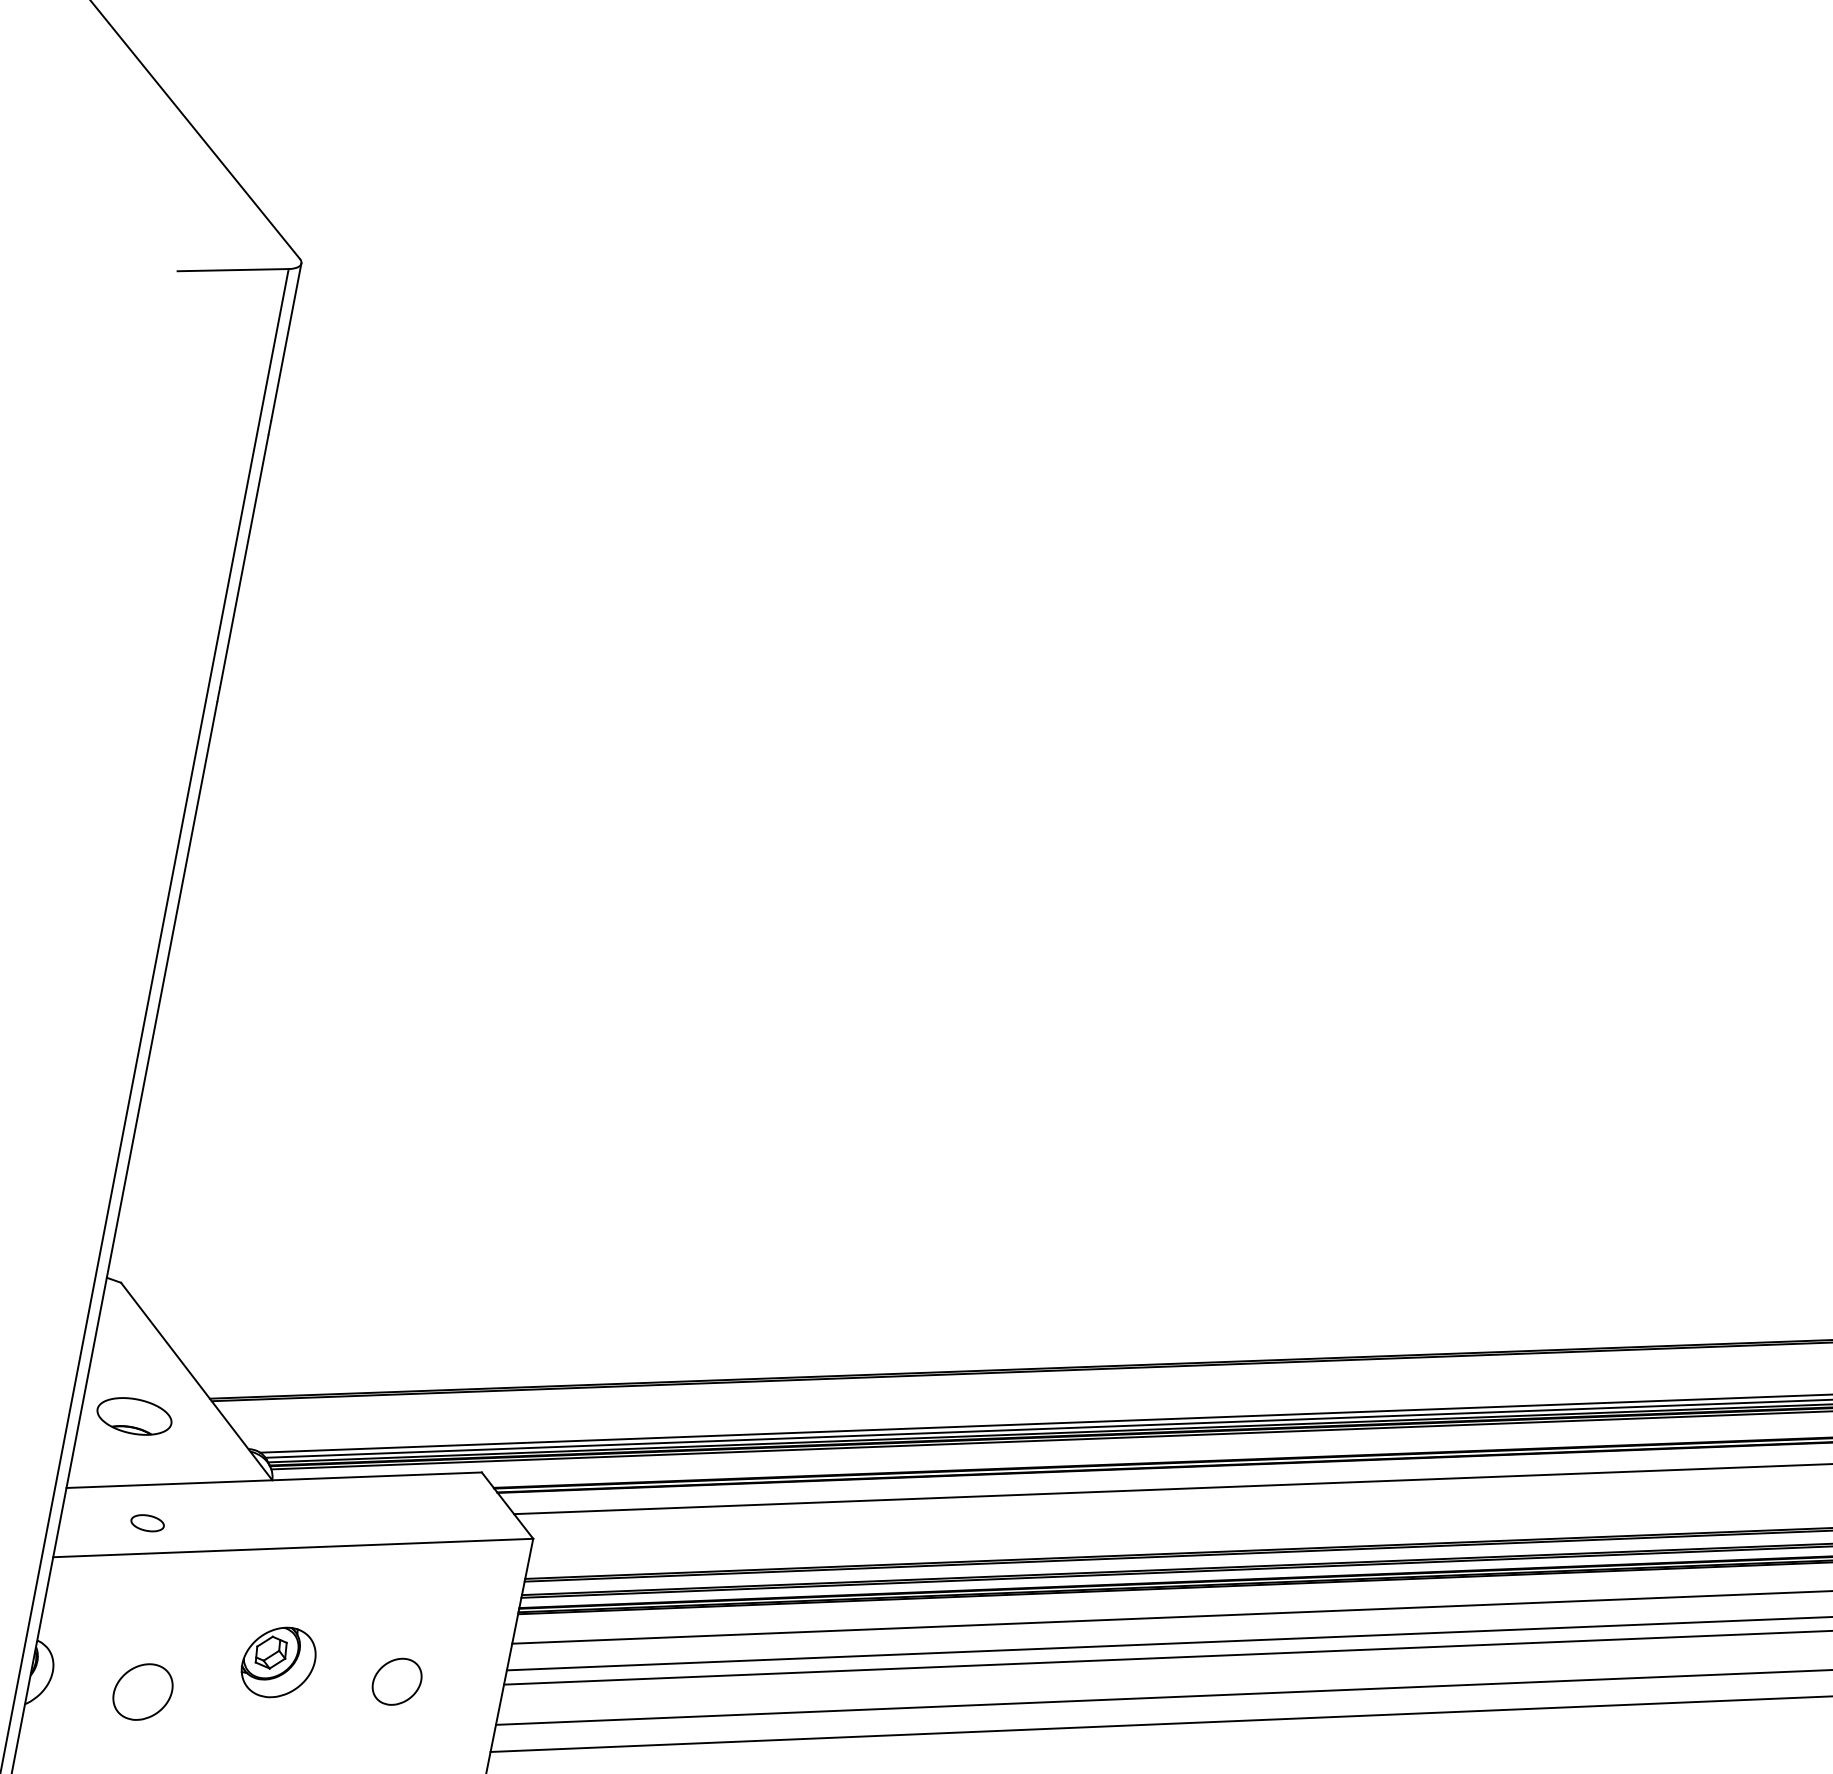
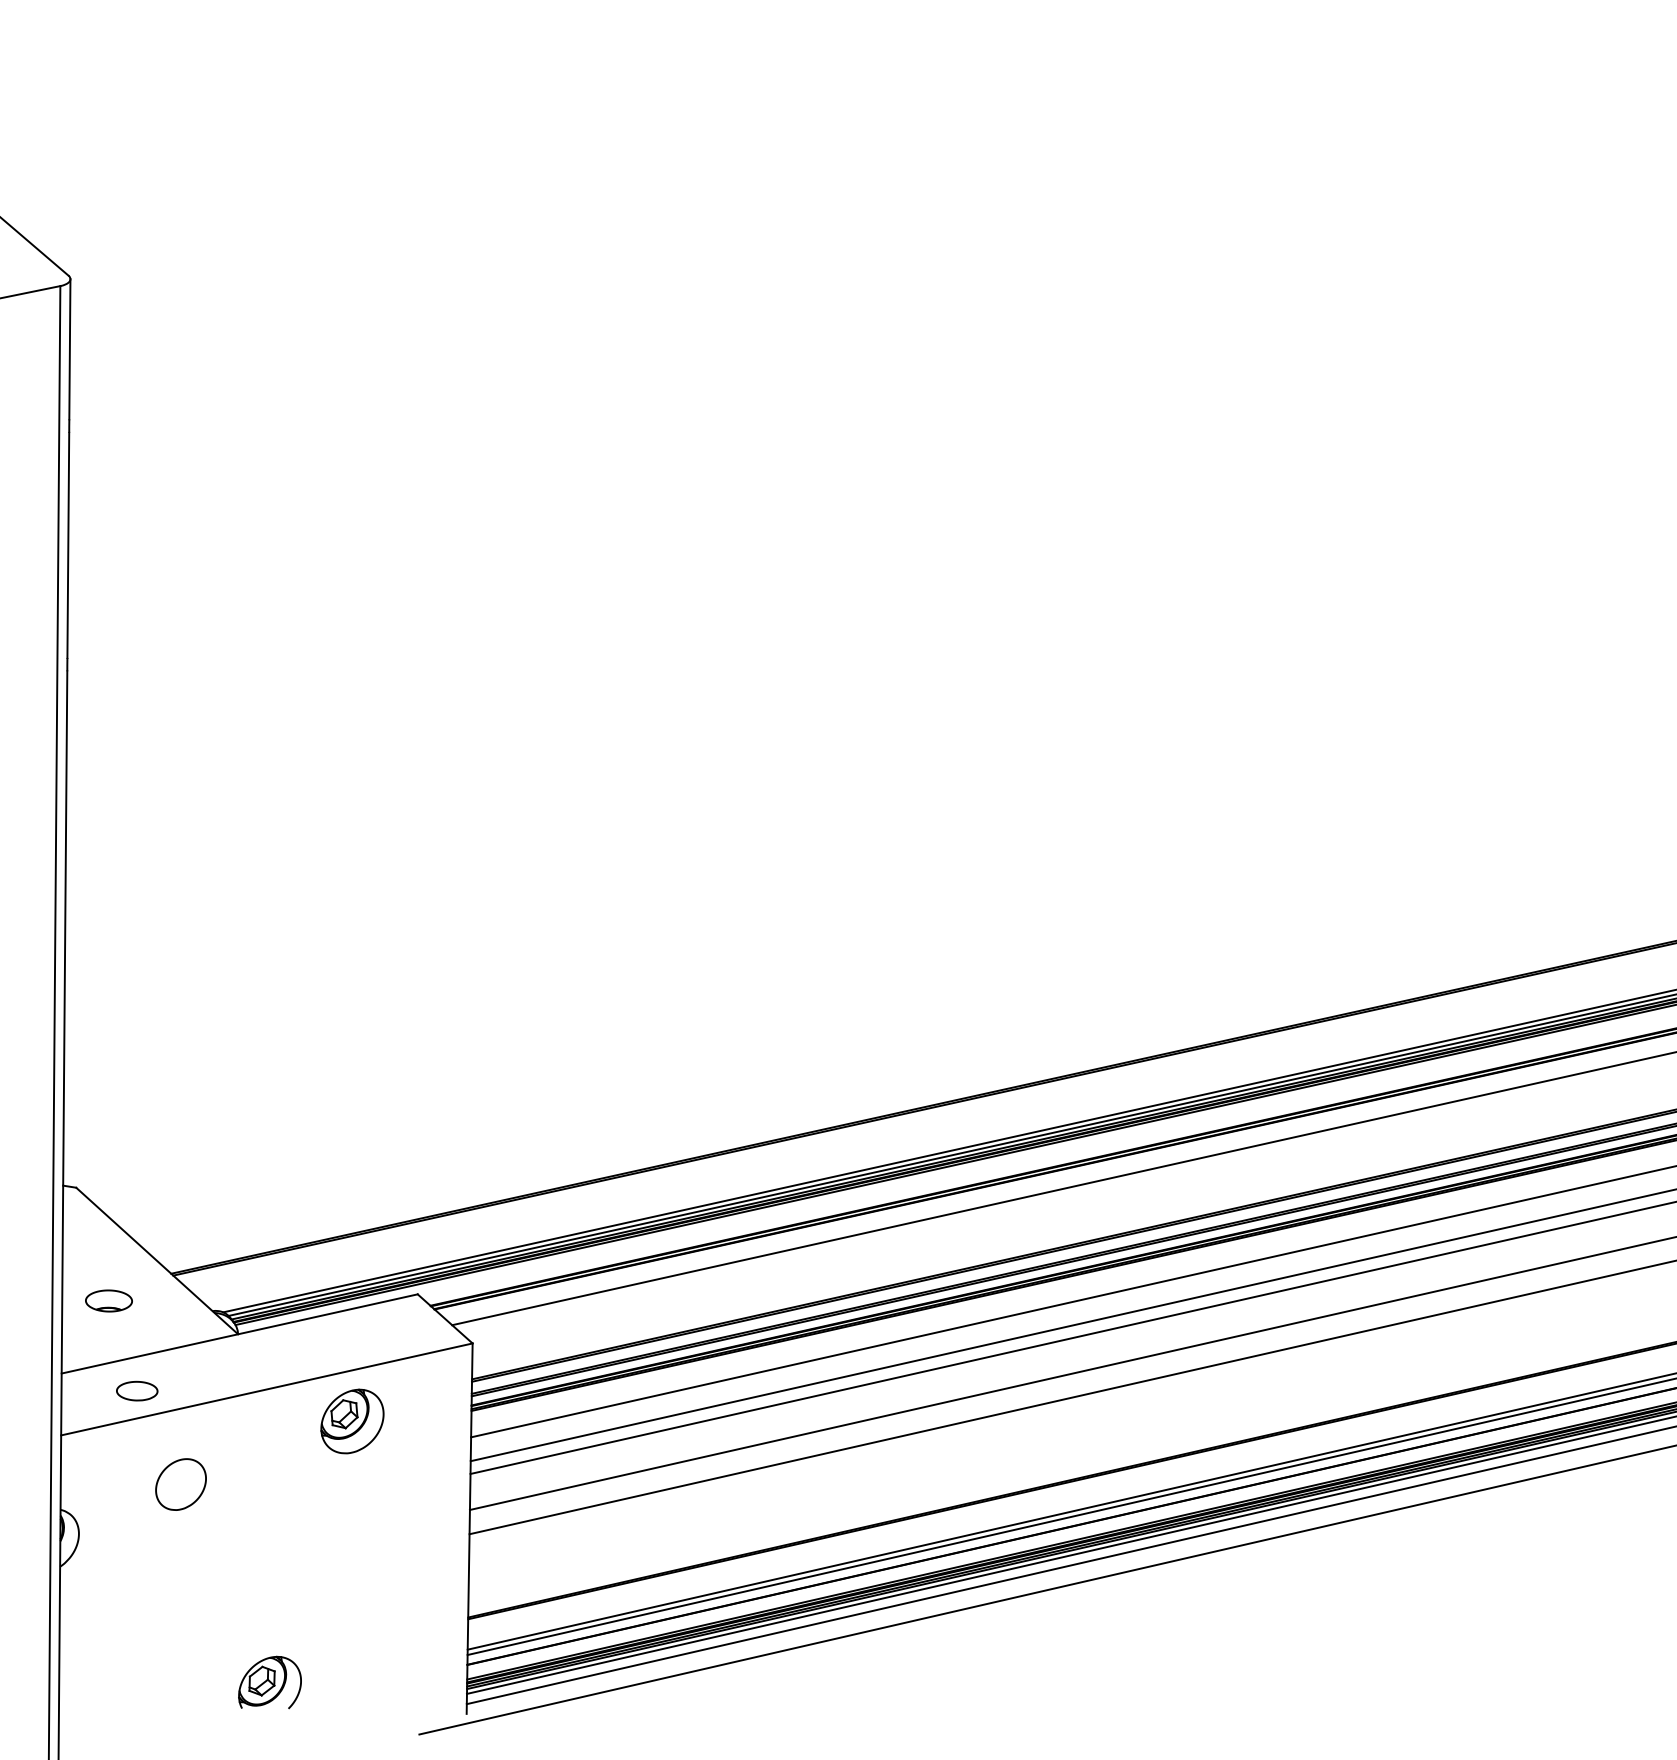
part: (134, 1415) -> (108, 1300), size x0.7
part: (147, 1522) -> (137, 1390), size x1.4
part: (278, 1662) -> (352, 1421), moved
part: (396, 1681) -> (377, 1488), removed
part: (142, 1691) -> (180, 1484), moved

